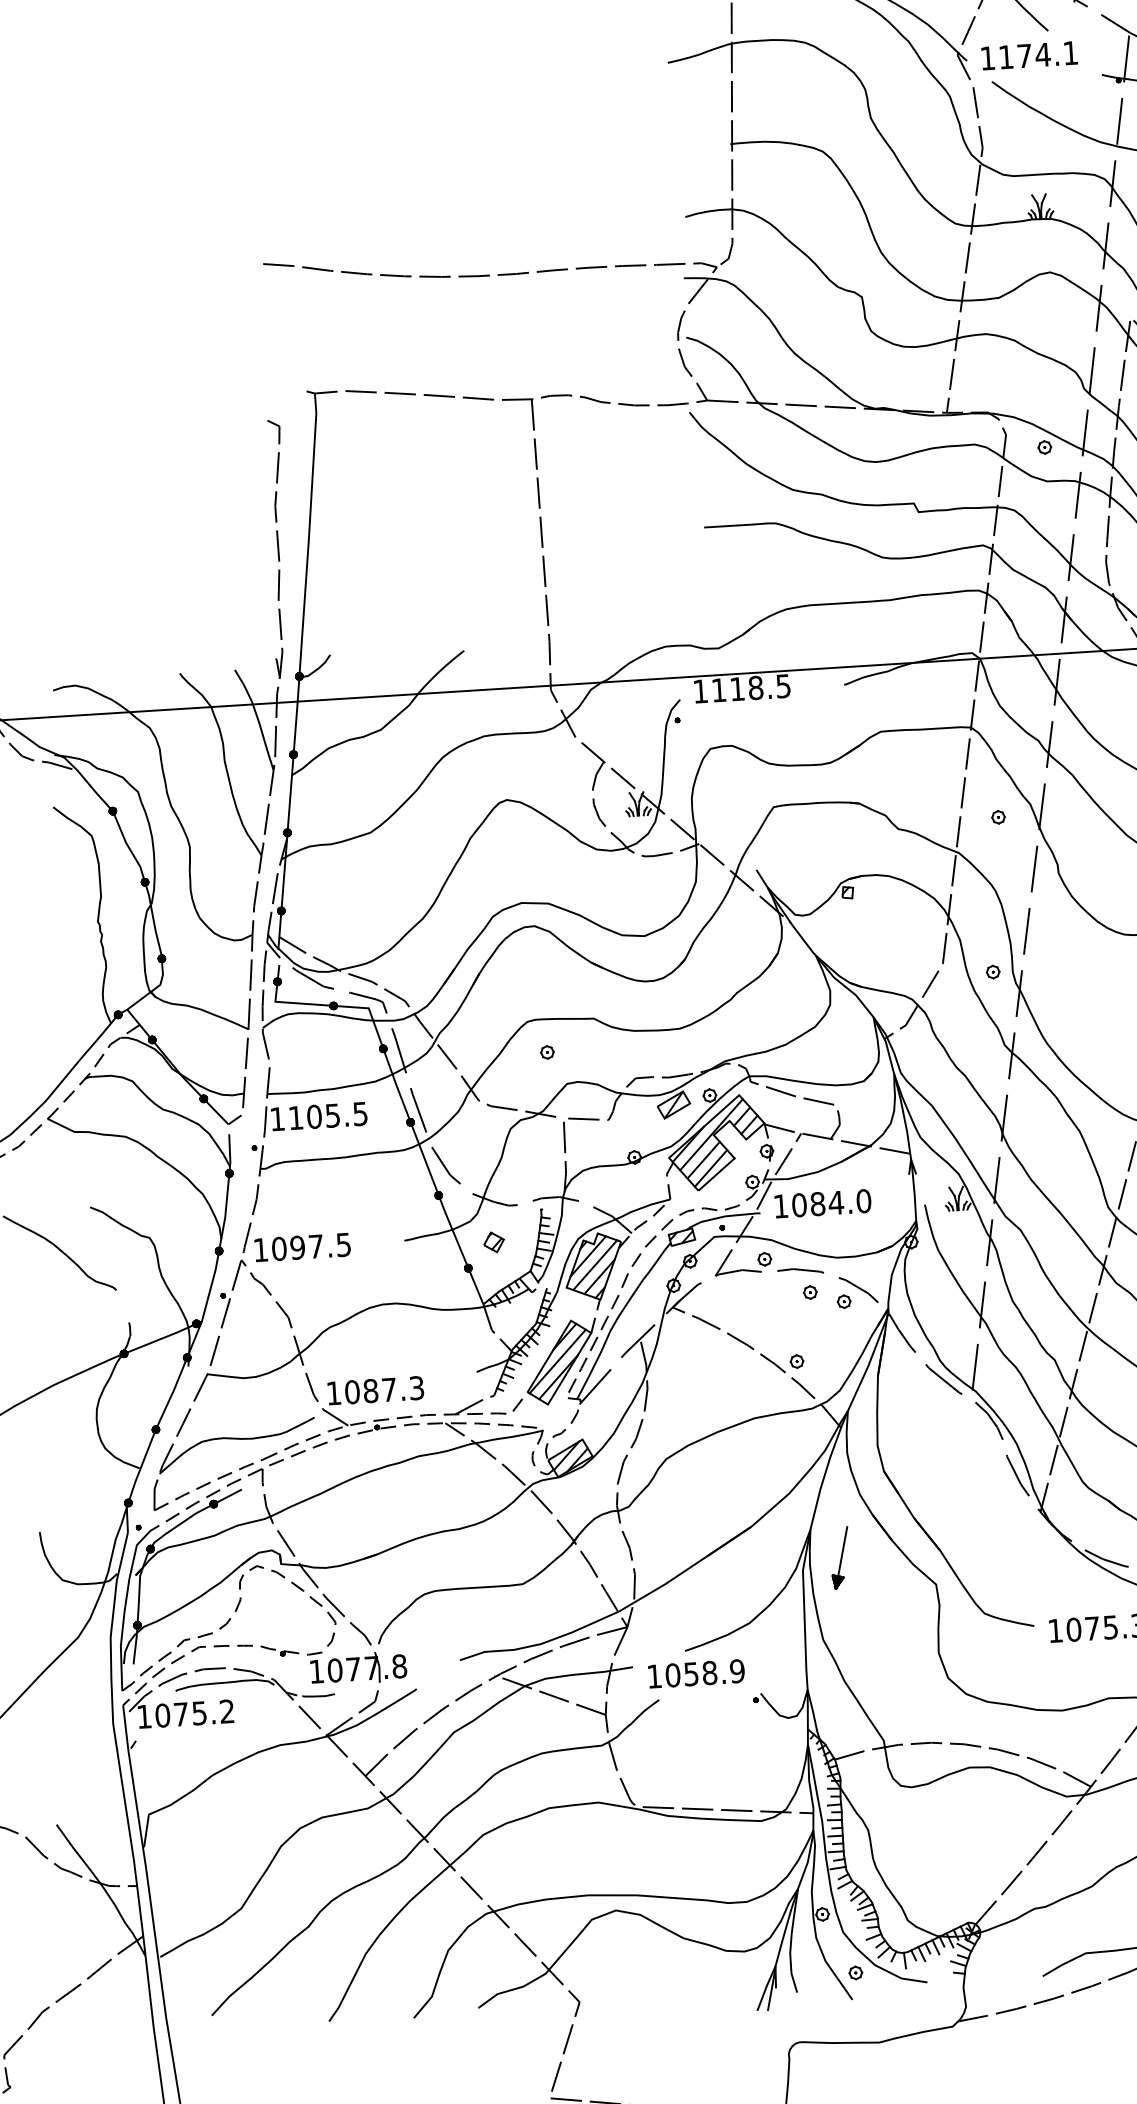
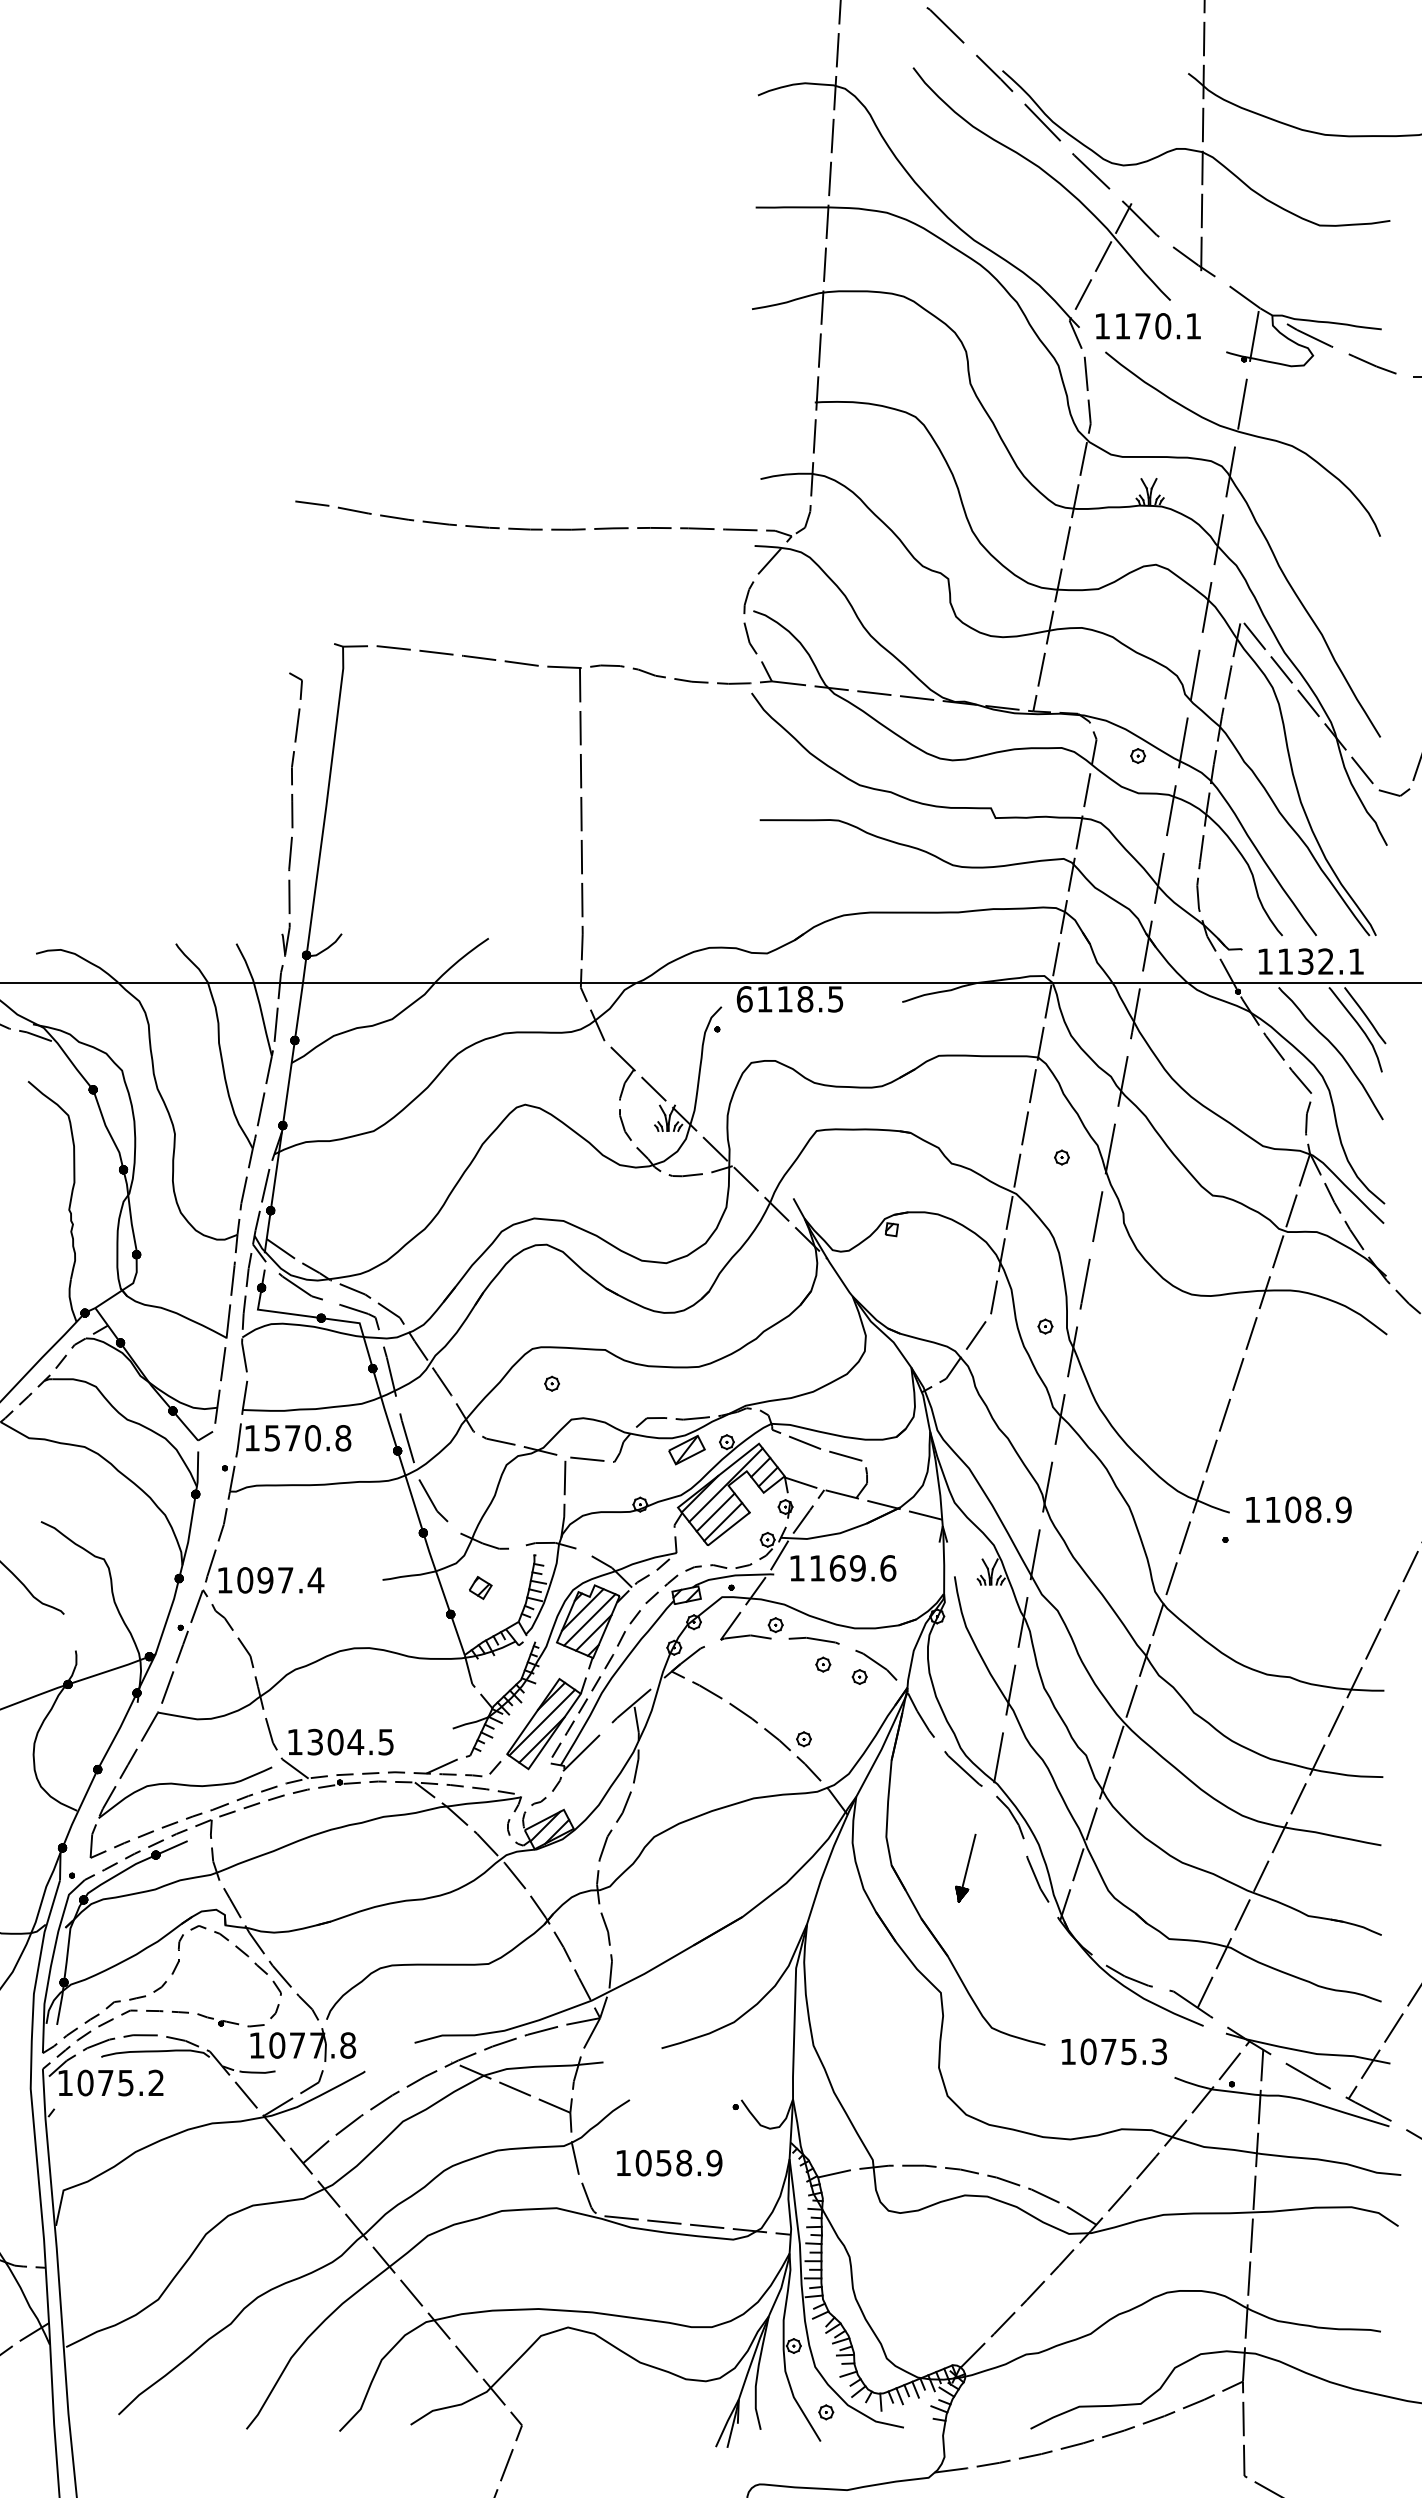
text: (1042, 55) -> (1162, 326), 1174.1 -> 1170.1
text: (700, 691) -> (744, 999), 1118.5 -> 6118.5
text: (328, 1116) -> (308, 1438), 1105.5 -> 1570.8
text: (831, 1203) -> (852, 1568), 1084.0 -> 1169.6
text: (343, 1245) -> (315, 1580), 1097.5 -> 1097.4
text: (384, 1389) -> (350, 1741), 1087.3 -> 1304.5
part: (839, 1557) -> (965, 1867), moved
text: (696, 1673) -> (669, 2162), moved

